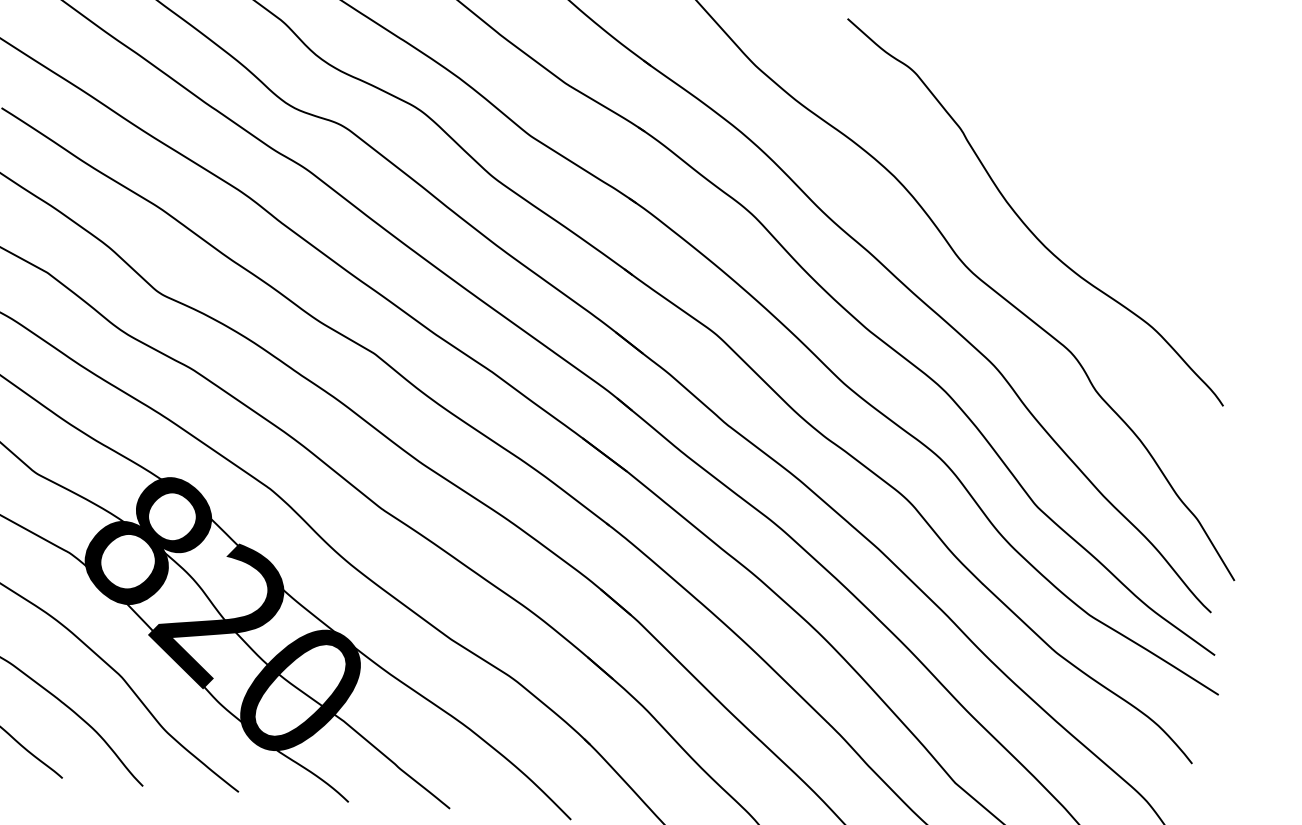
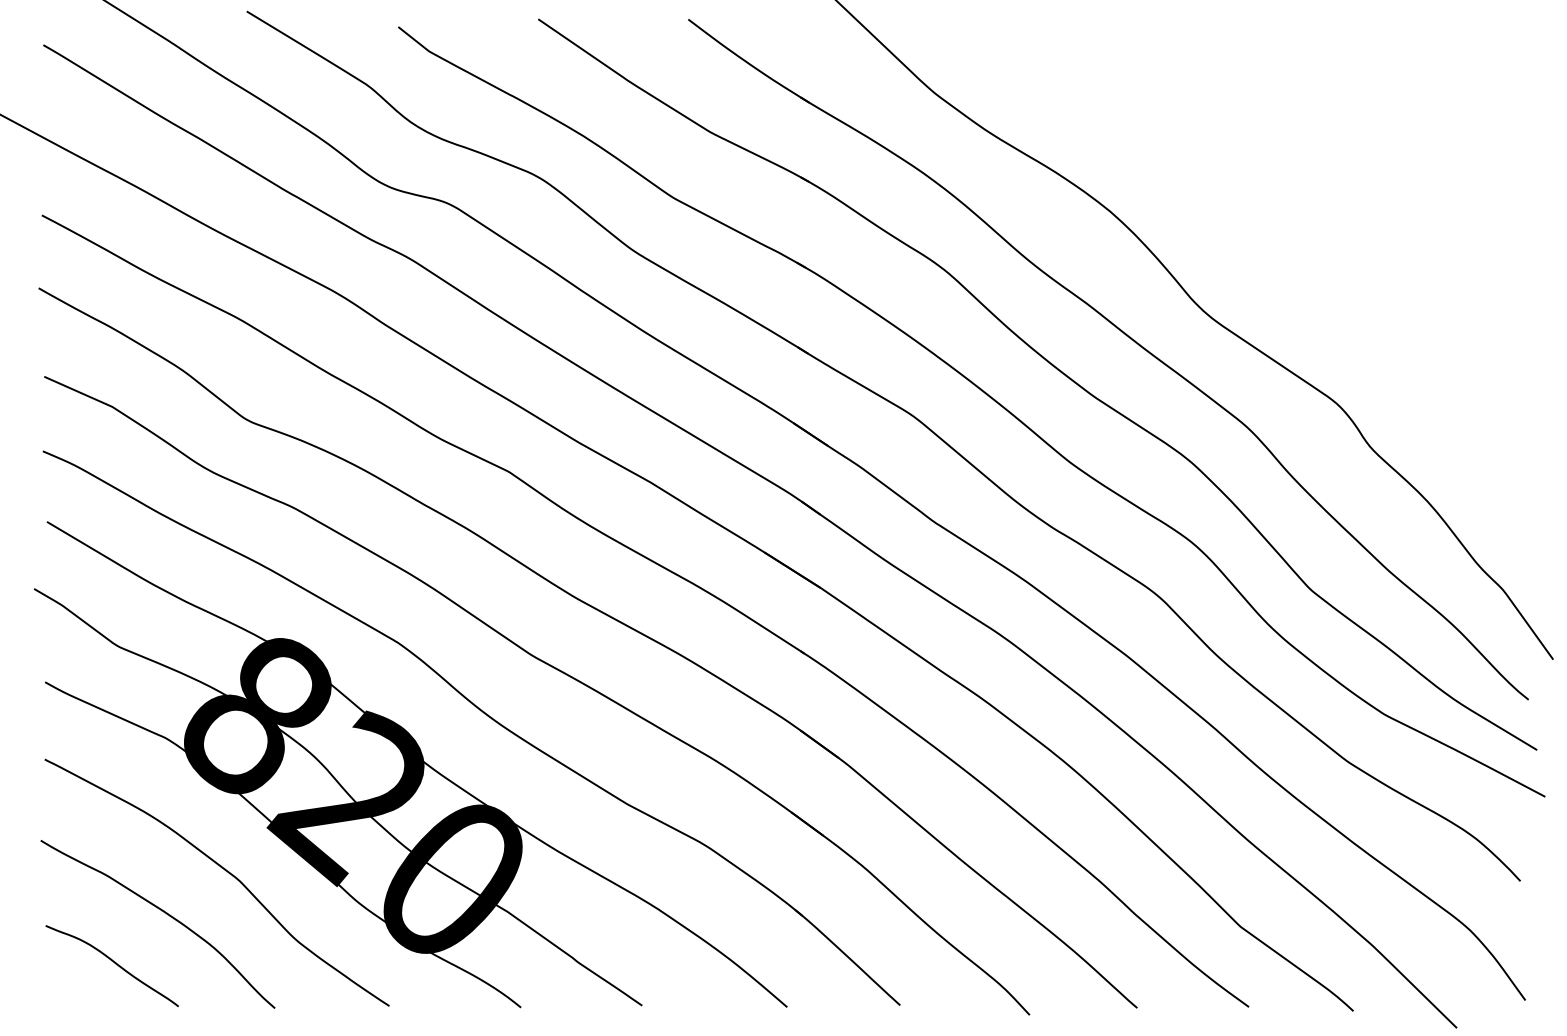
curve: (1023, 222) -> (1268, 253), removed

